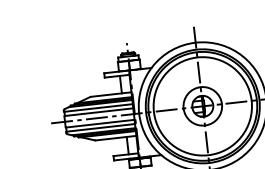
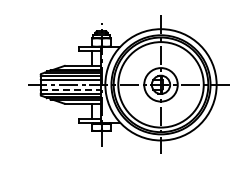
line: (99, 123) -> (70, 89), solid -> dashed

